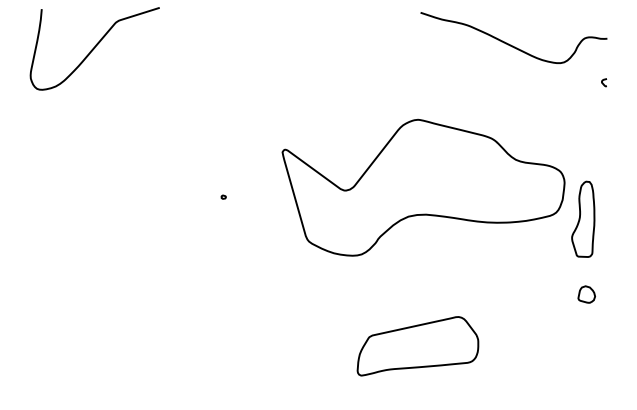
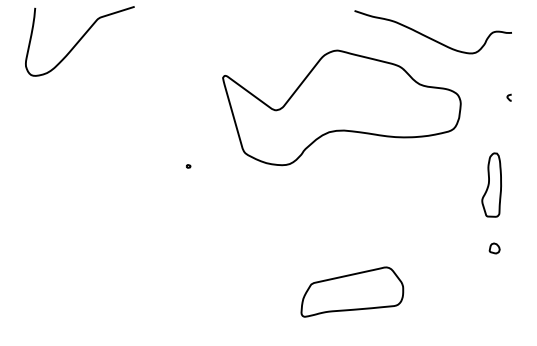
curve: (603, 82) -> (508, 97), moved
part: (423, 187) -> (341, 107), moved
part: (586, 294) -> (494, 248), size x0.71

